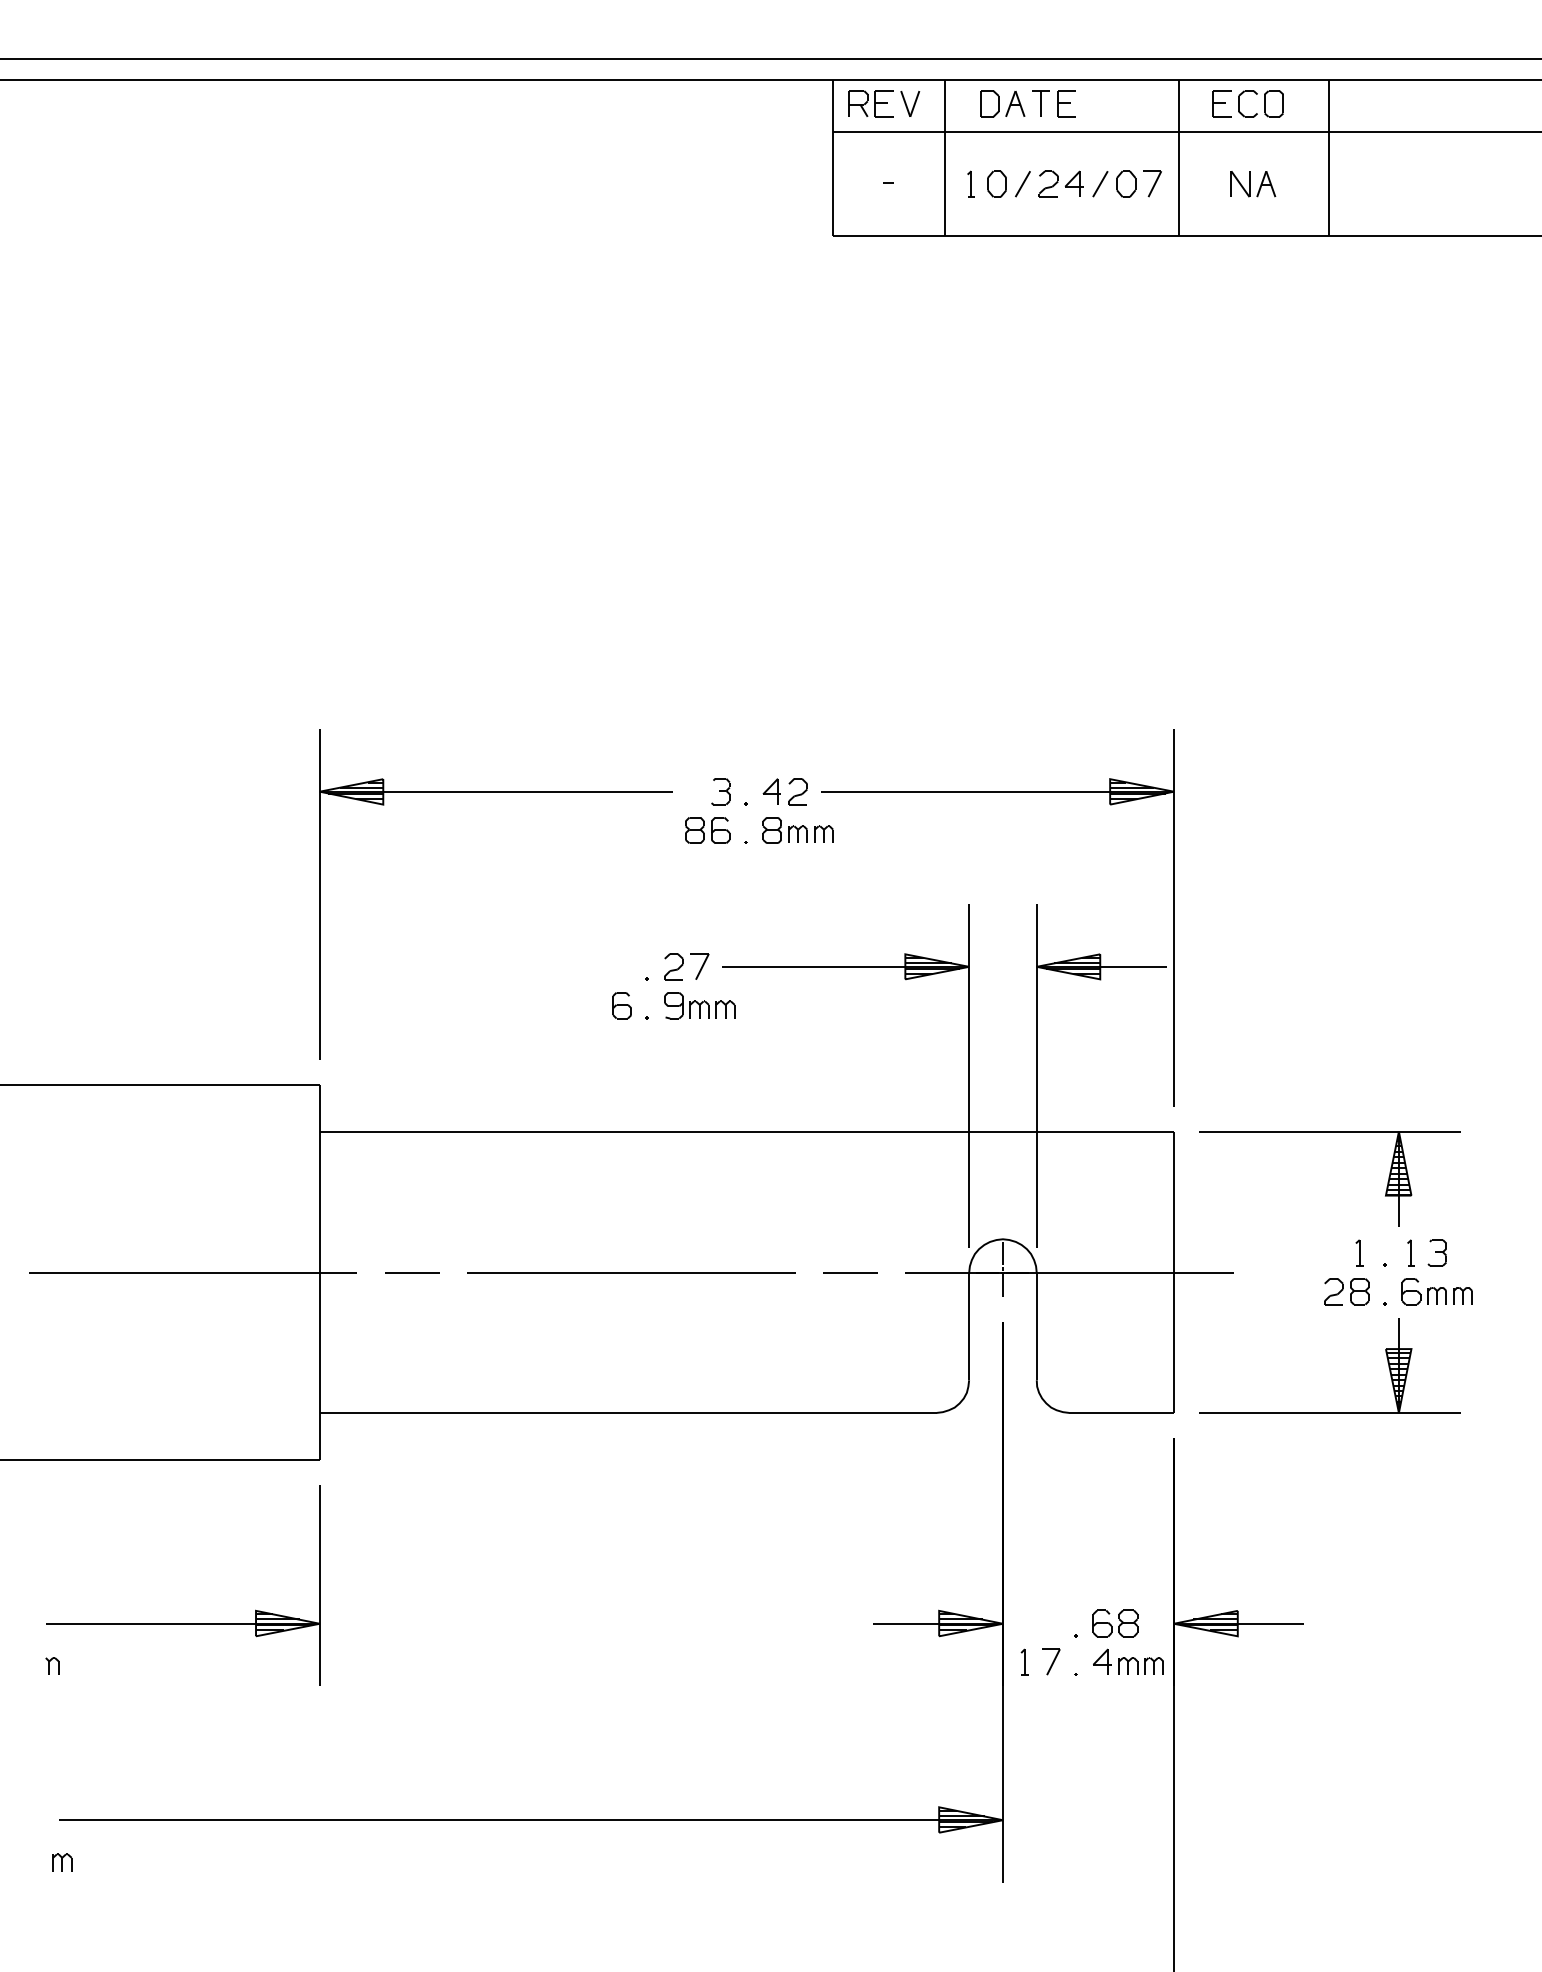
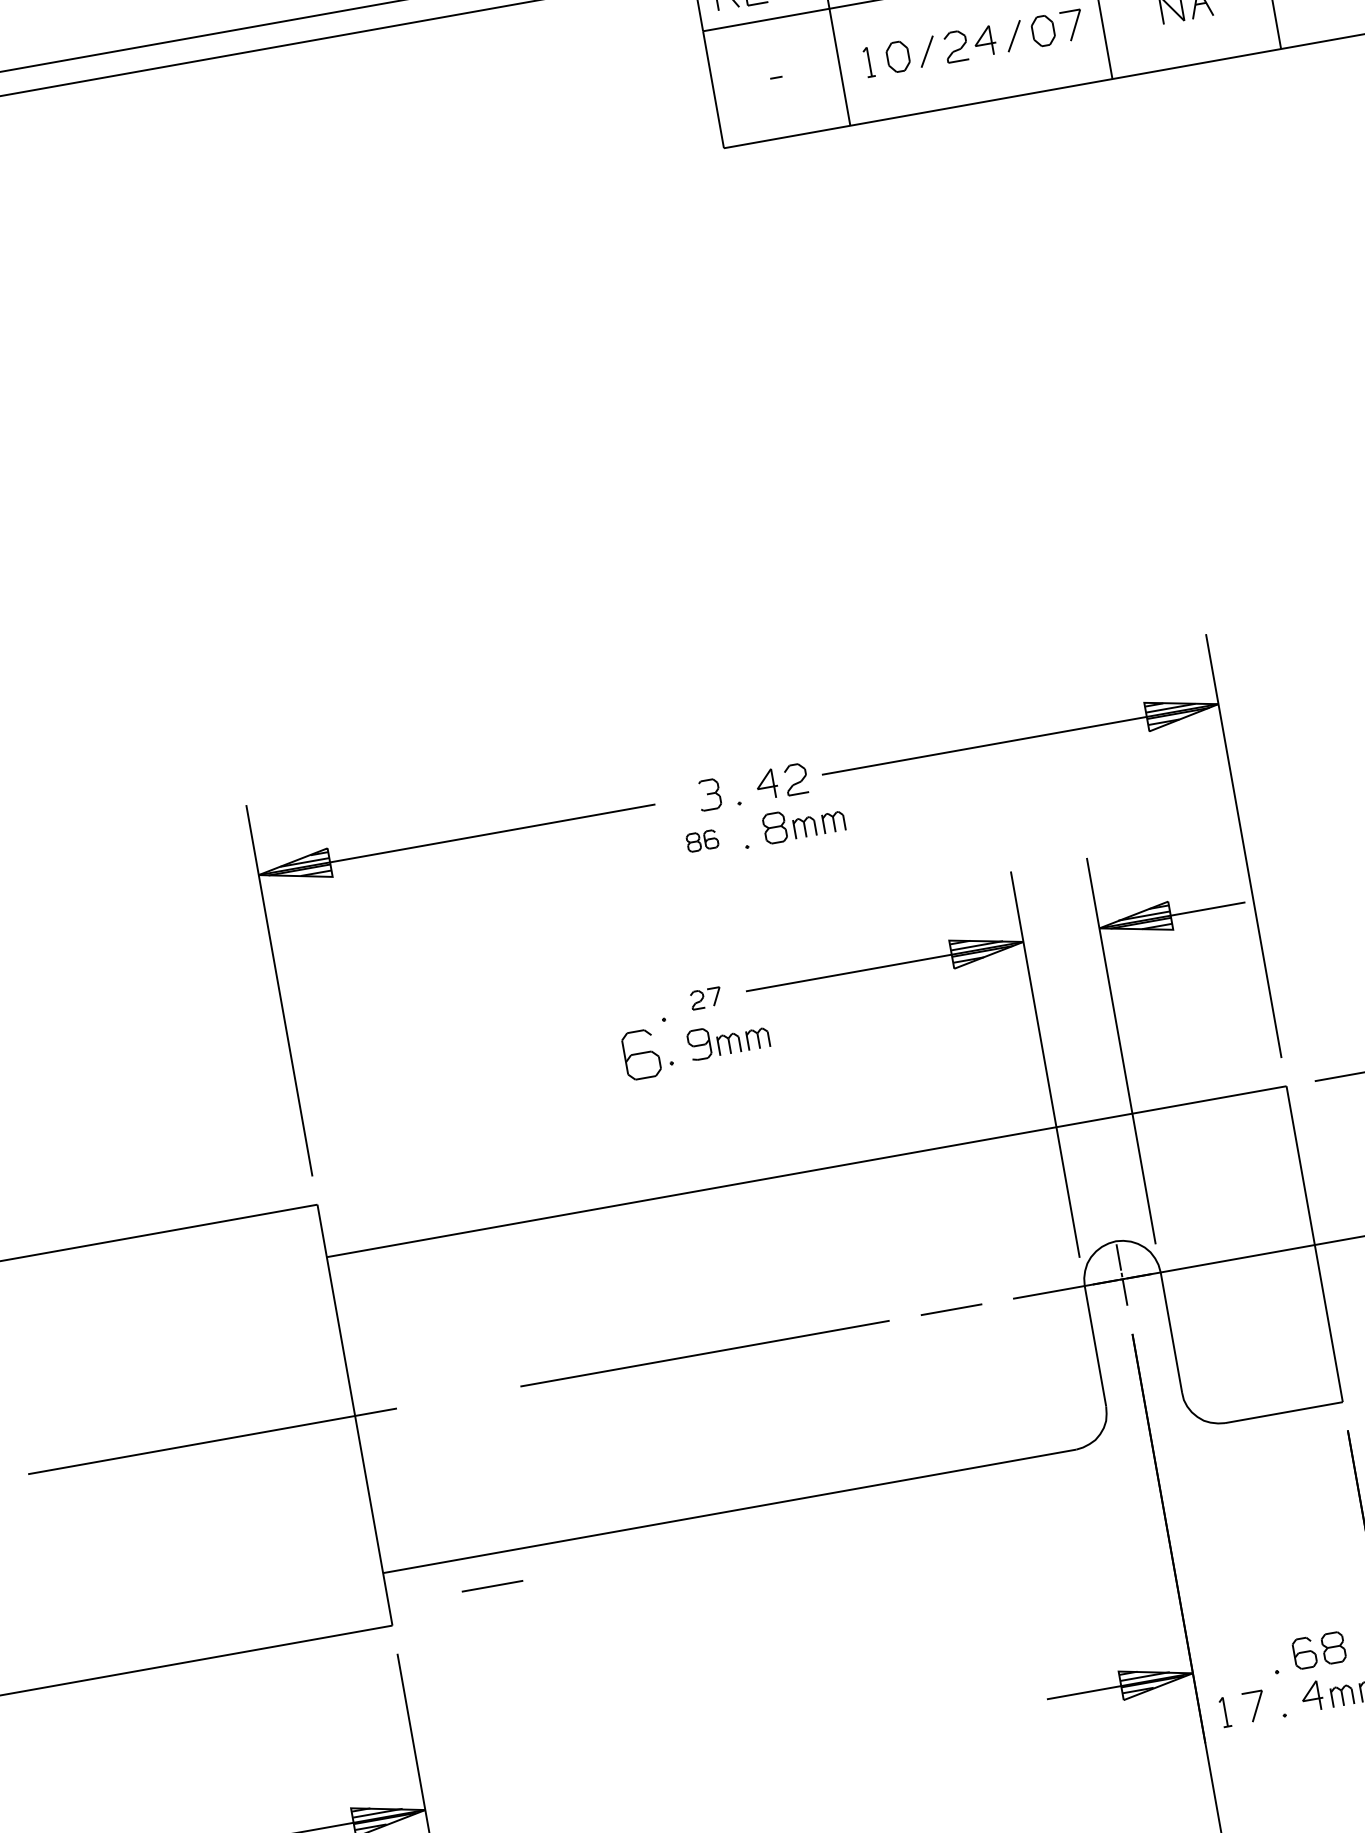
part: (707, 830) -> (702, 841), size x0.6
part: (686, 966) -> (705, 998), size x0.6
part: (621, 1005) -> (640, 1054), size x1.6
line: (412, 1272) -> (492, 1585), moved

